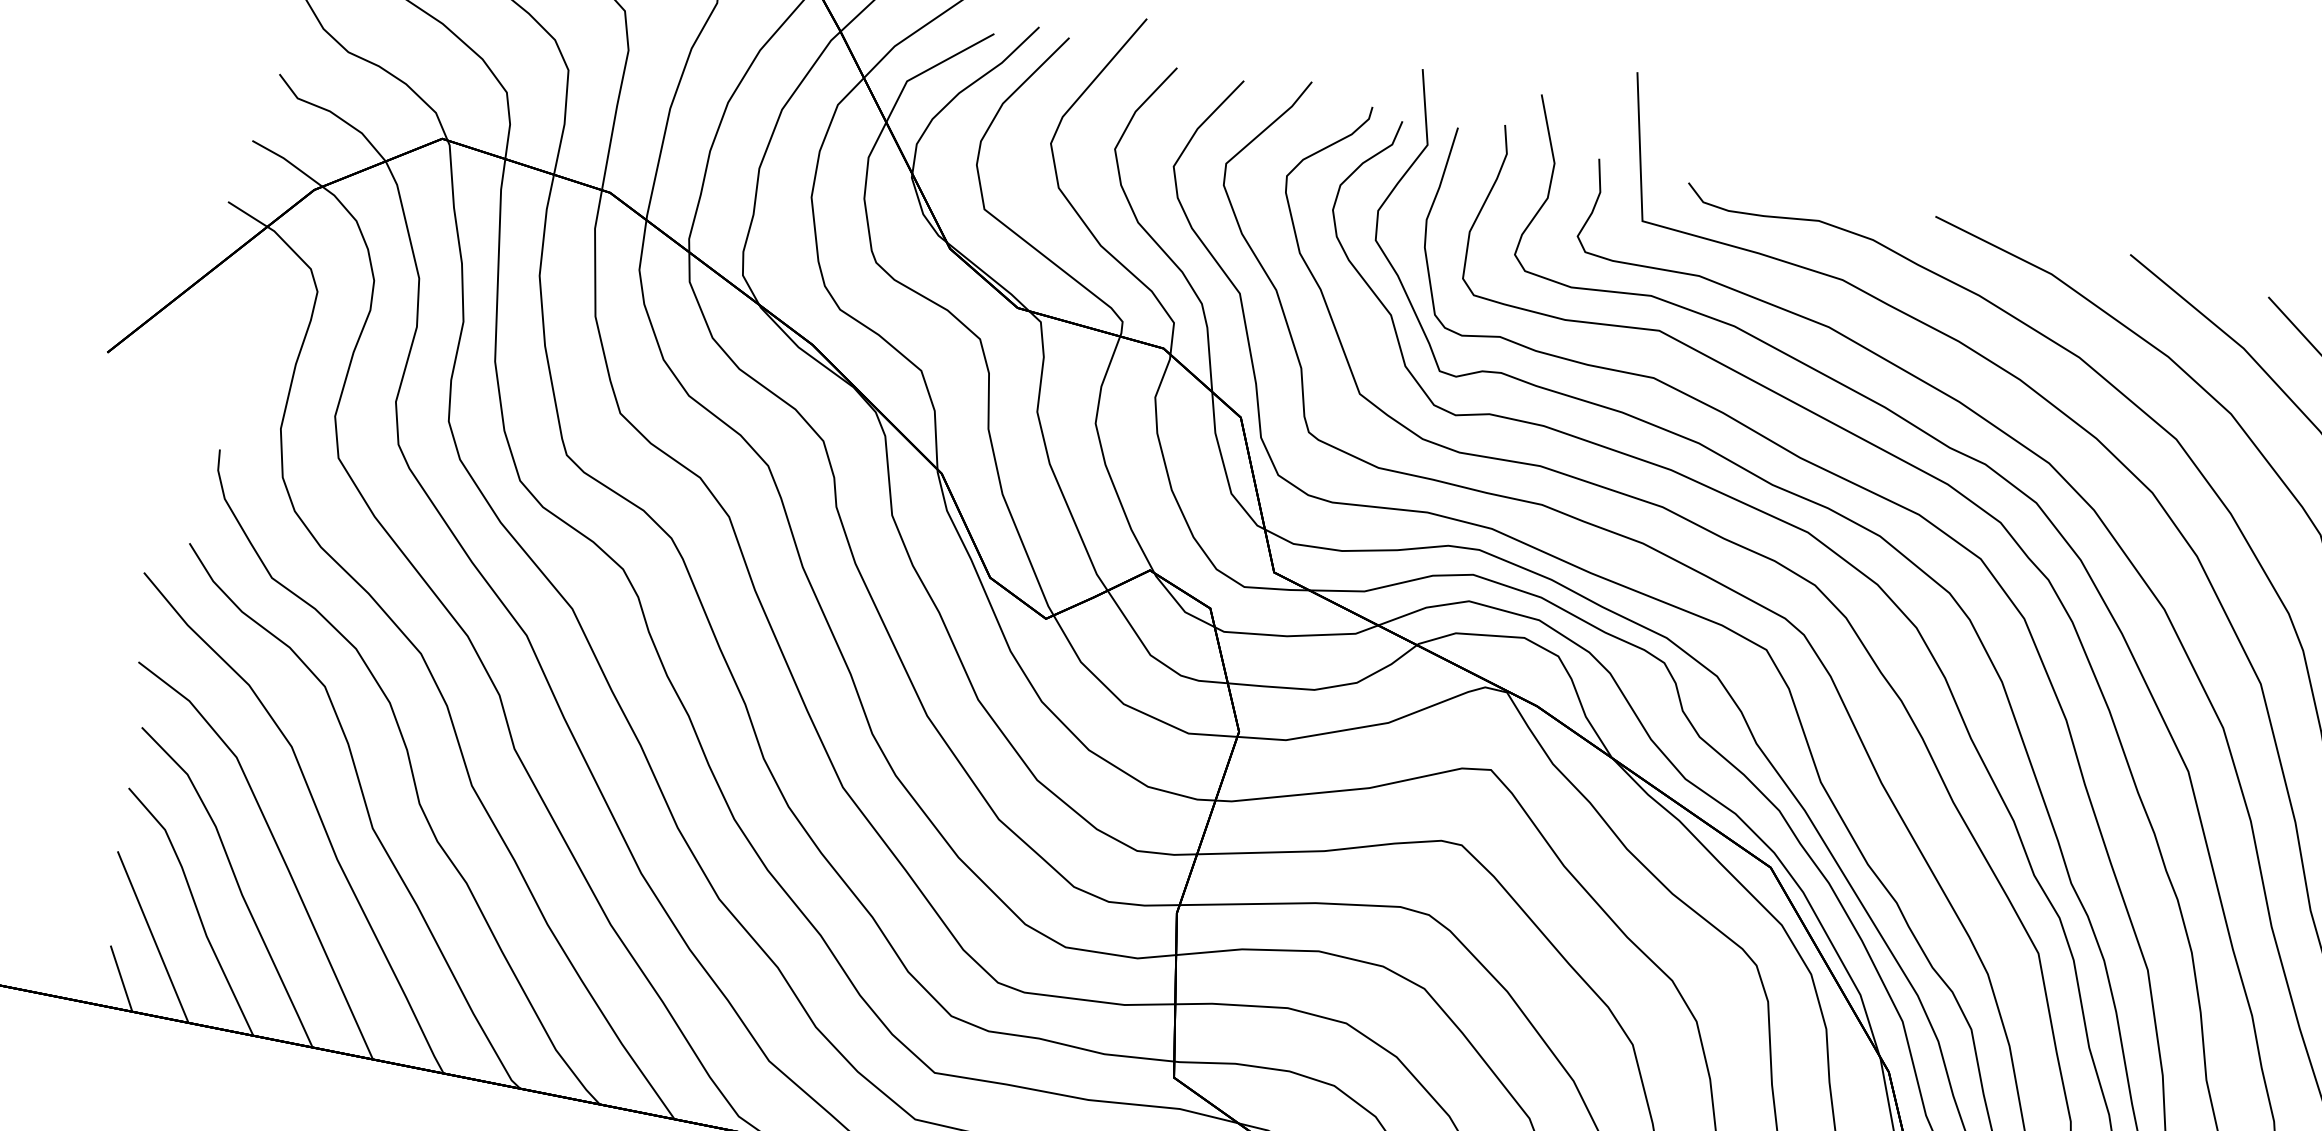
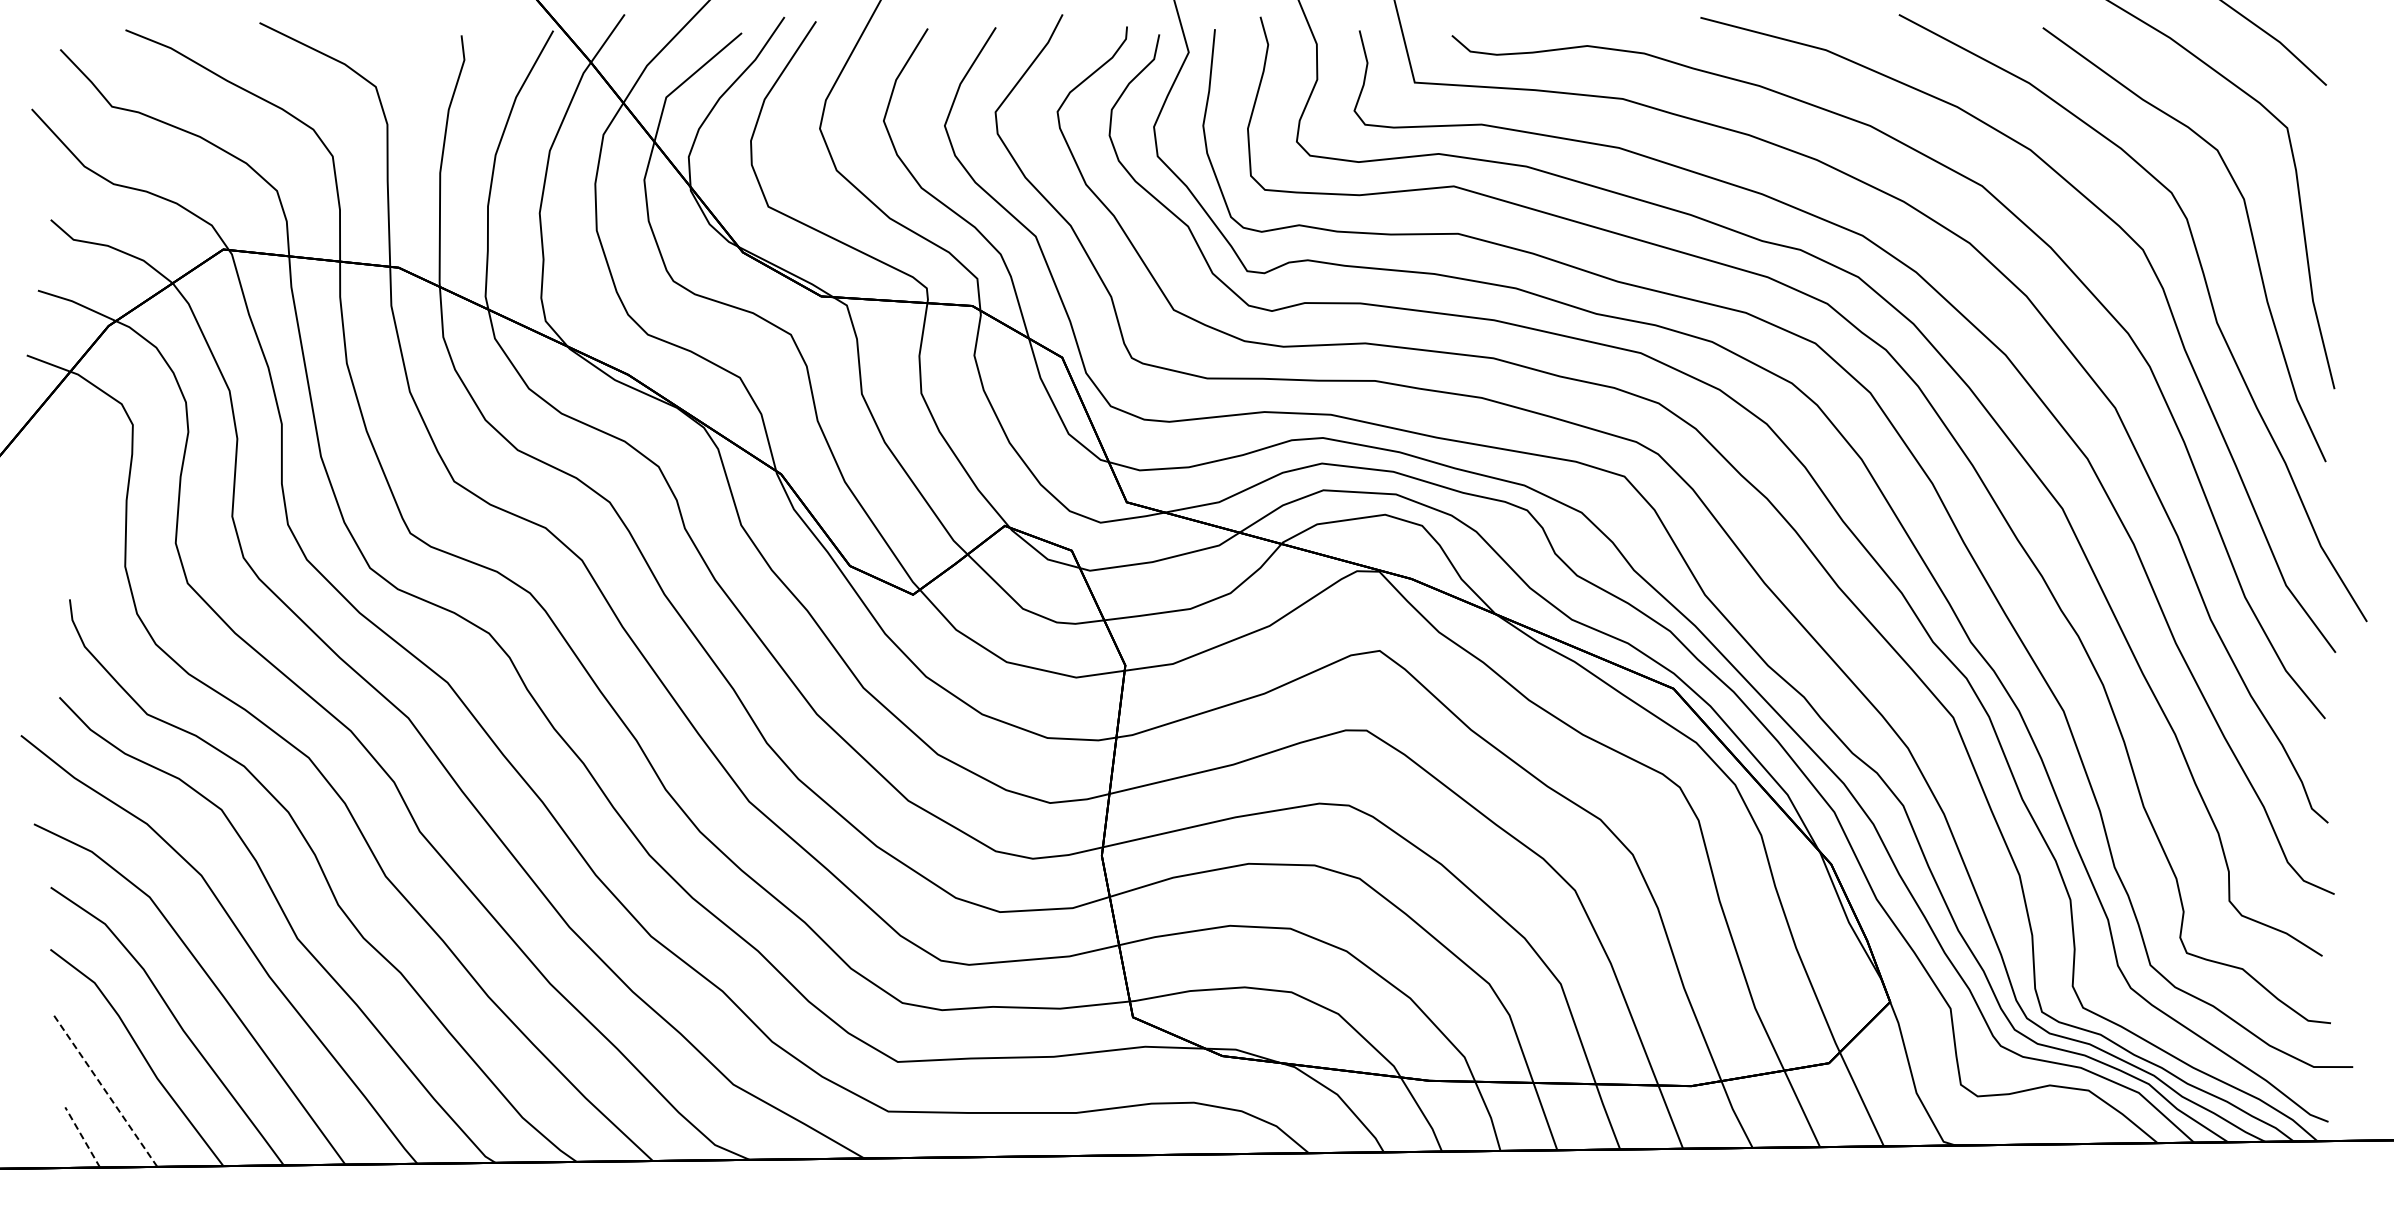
line: (153, 937) -> (105, 1090), solid -> dashed
line: (121, 978) -> (82, 1137), solid -> dashed

